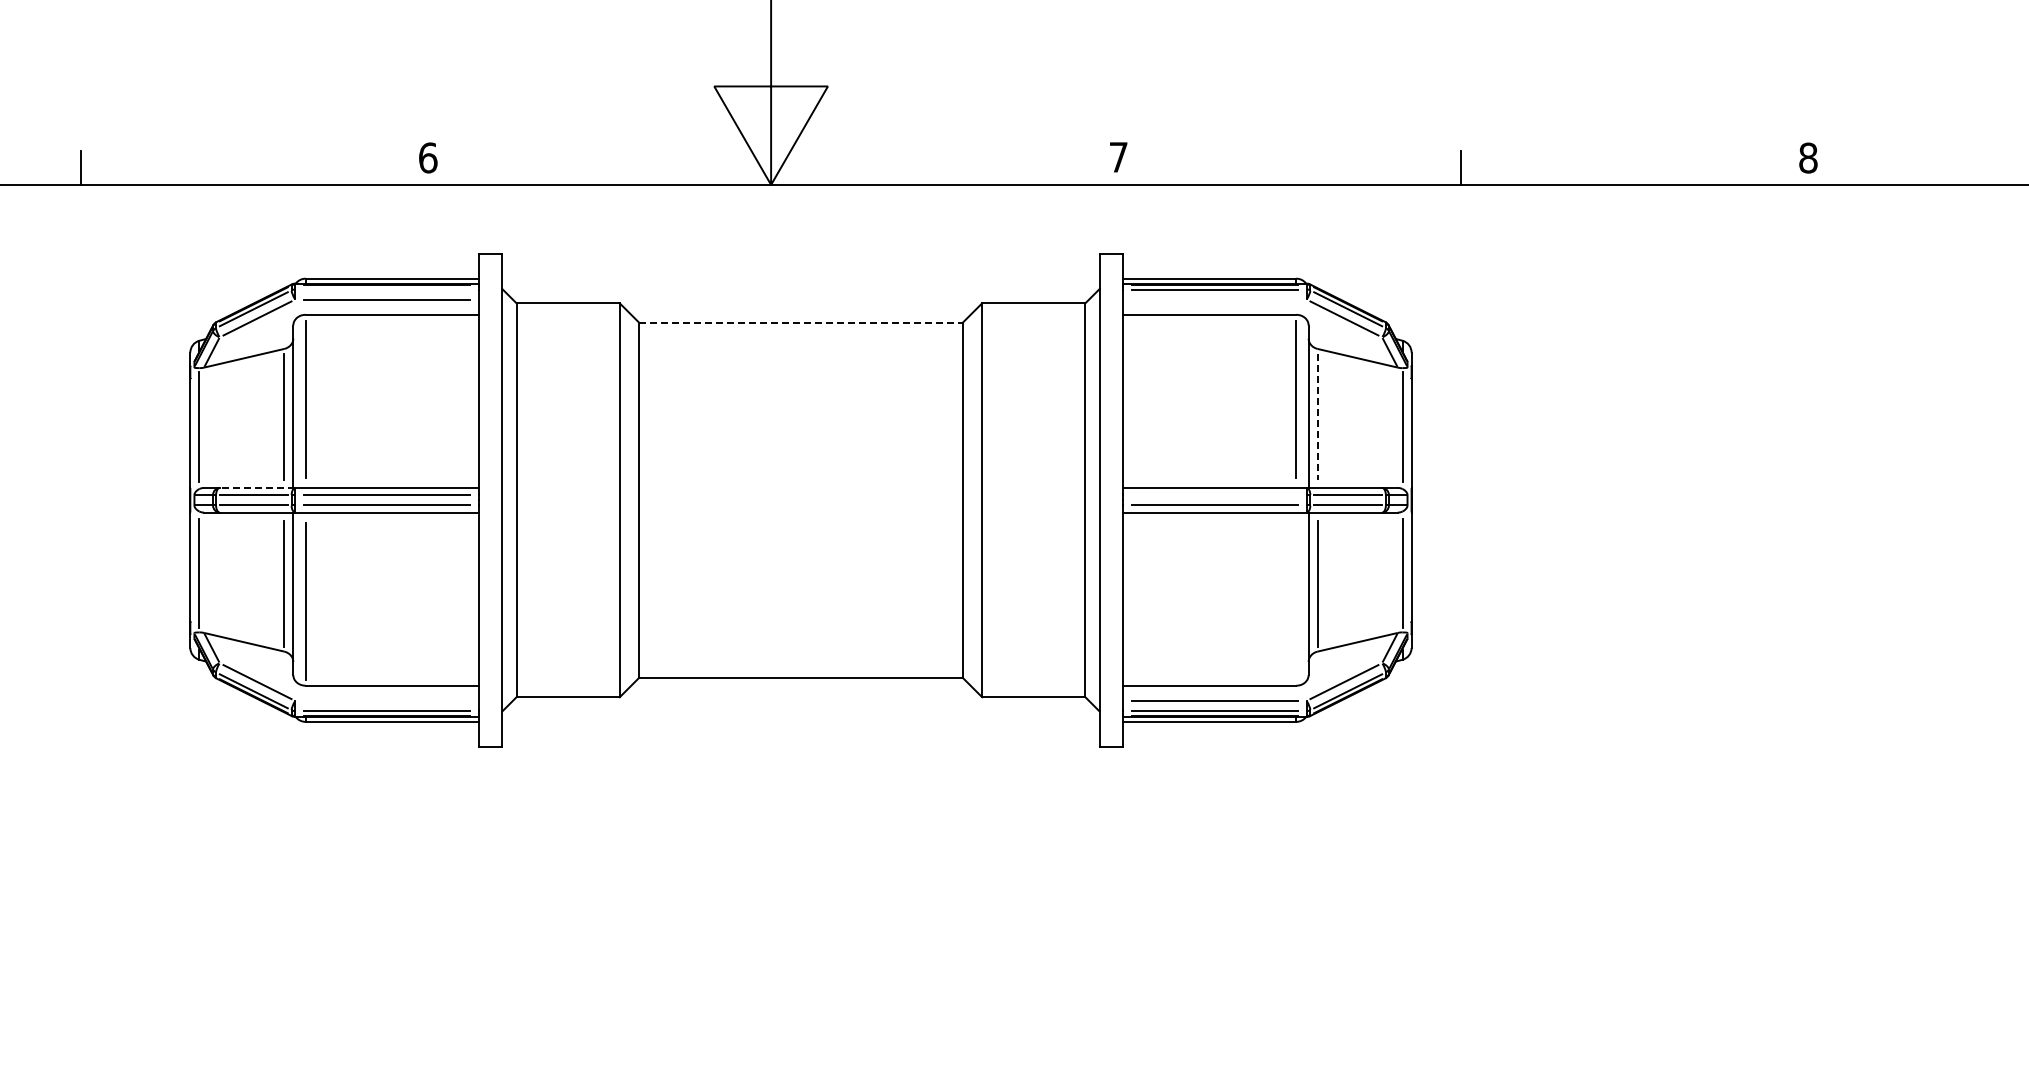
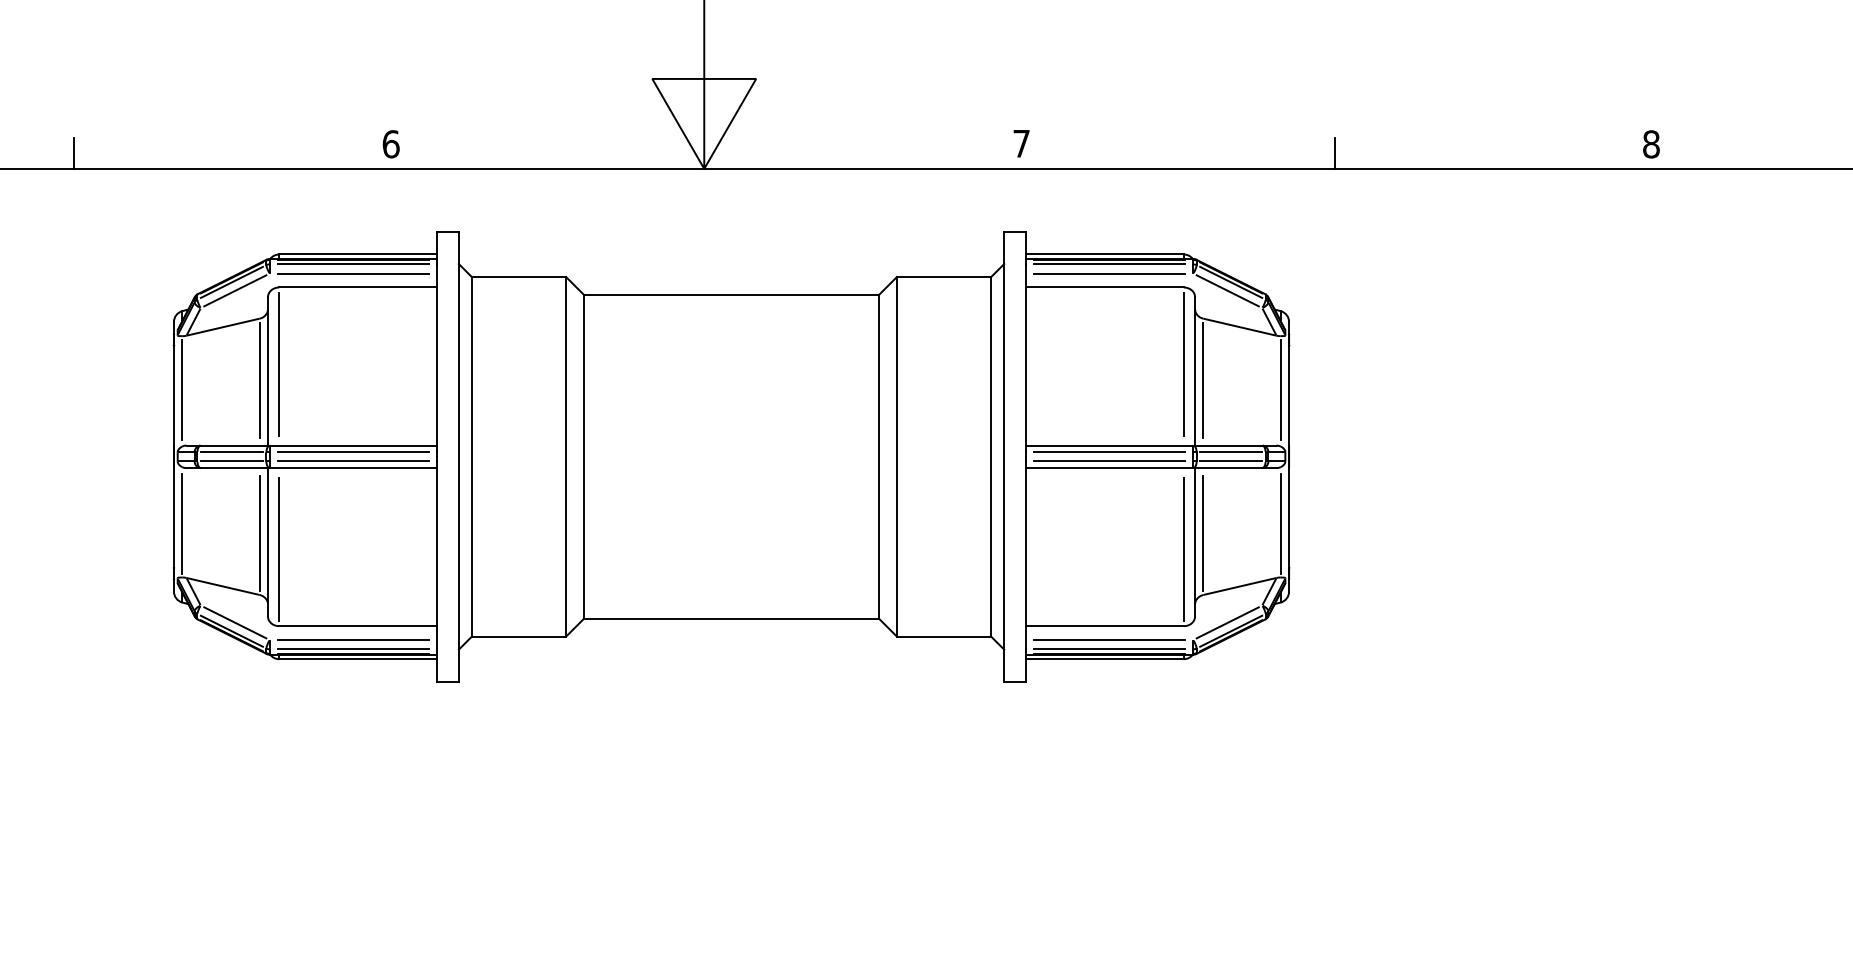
line: (386, 289) -> (353, 264), added
line: (1214, 299) -> (1109, 273), added
line: (800, 323) -> (731, 295), dashed -> solid
line: (1317, 416) -> (1203, 380), dashed -> solid
line: (257, 487) -> (235, 445), dashed -> solid
line: (1214, 495) -> (1109, 452), added
line: (1296, 600) -> (1183, 548), added
line: (386, 700) -> (353, 639), added

